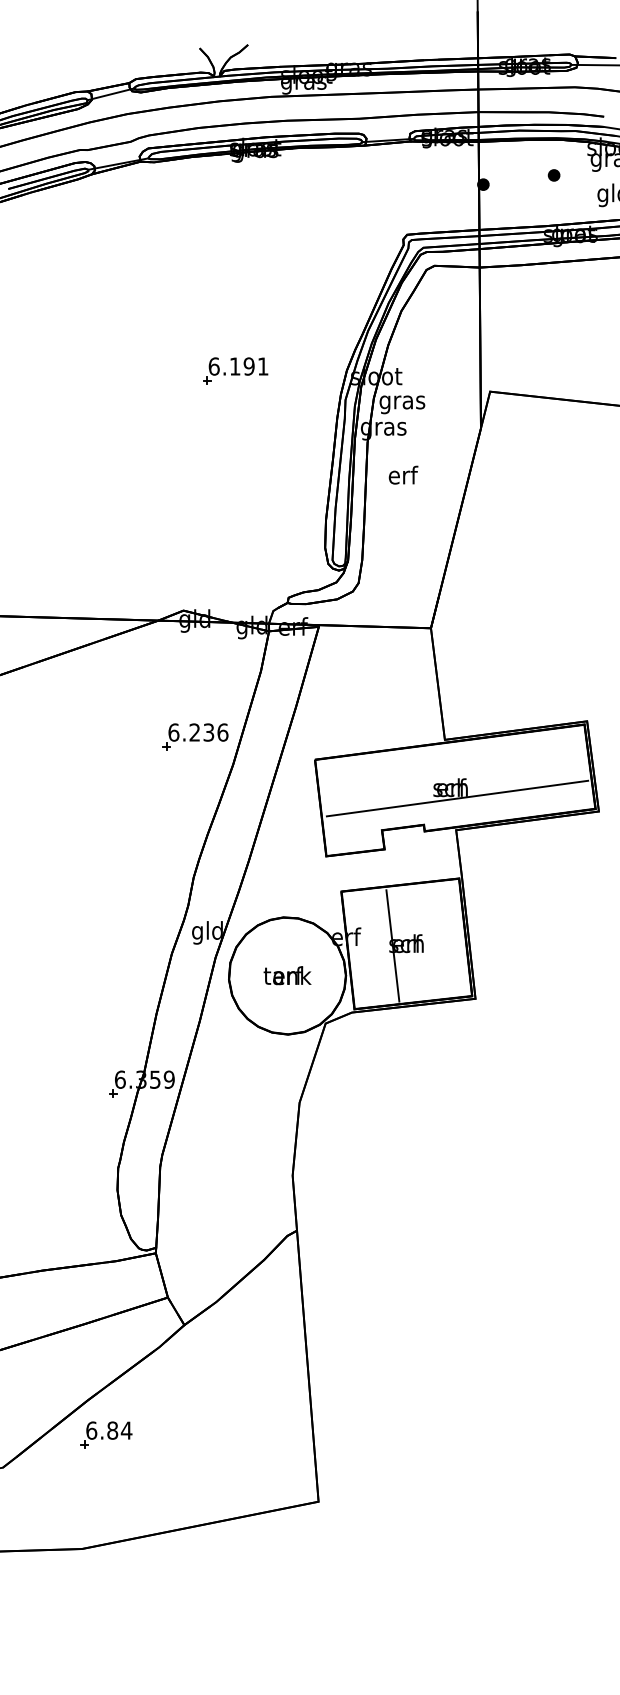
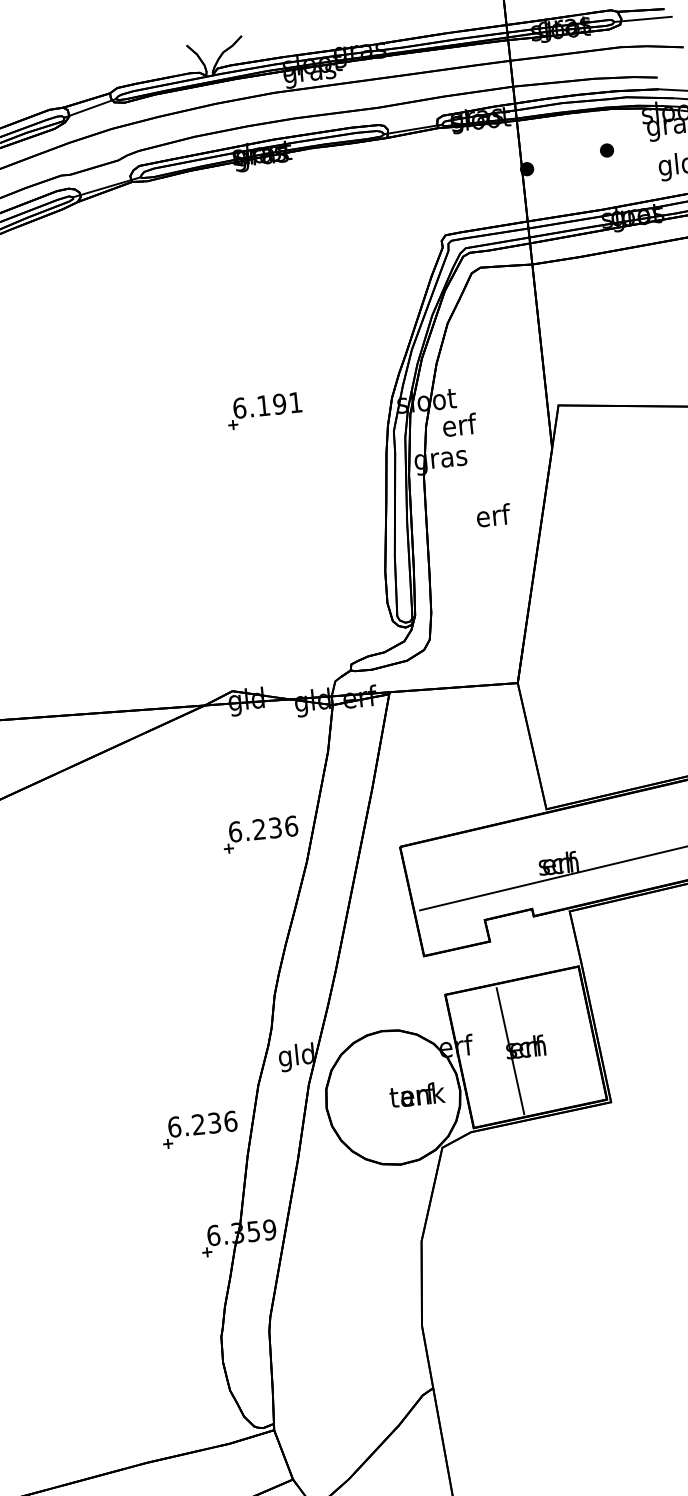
text: (402, 402) -> (459, 427), gras -> erf
text: (403, 474) -> (493, 514), moved
text: (287, 975) -> (417, 1094), moved
part: (117, 986) -> (199, 1129), added

